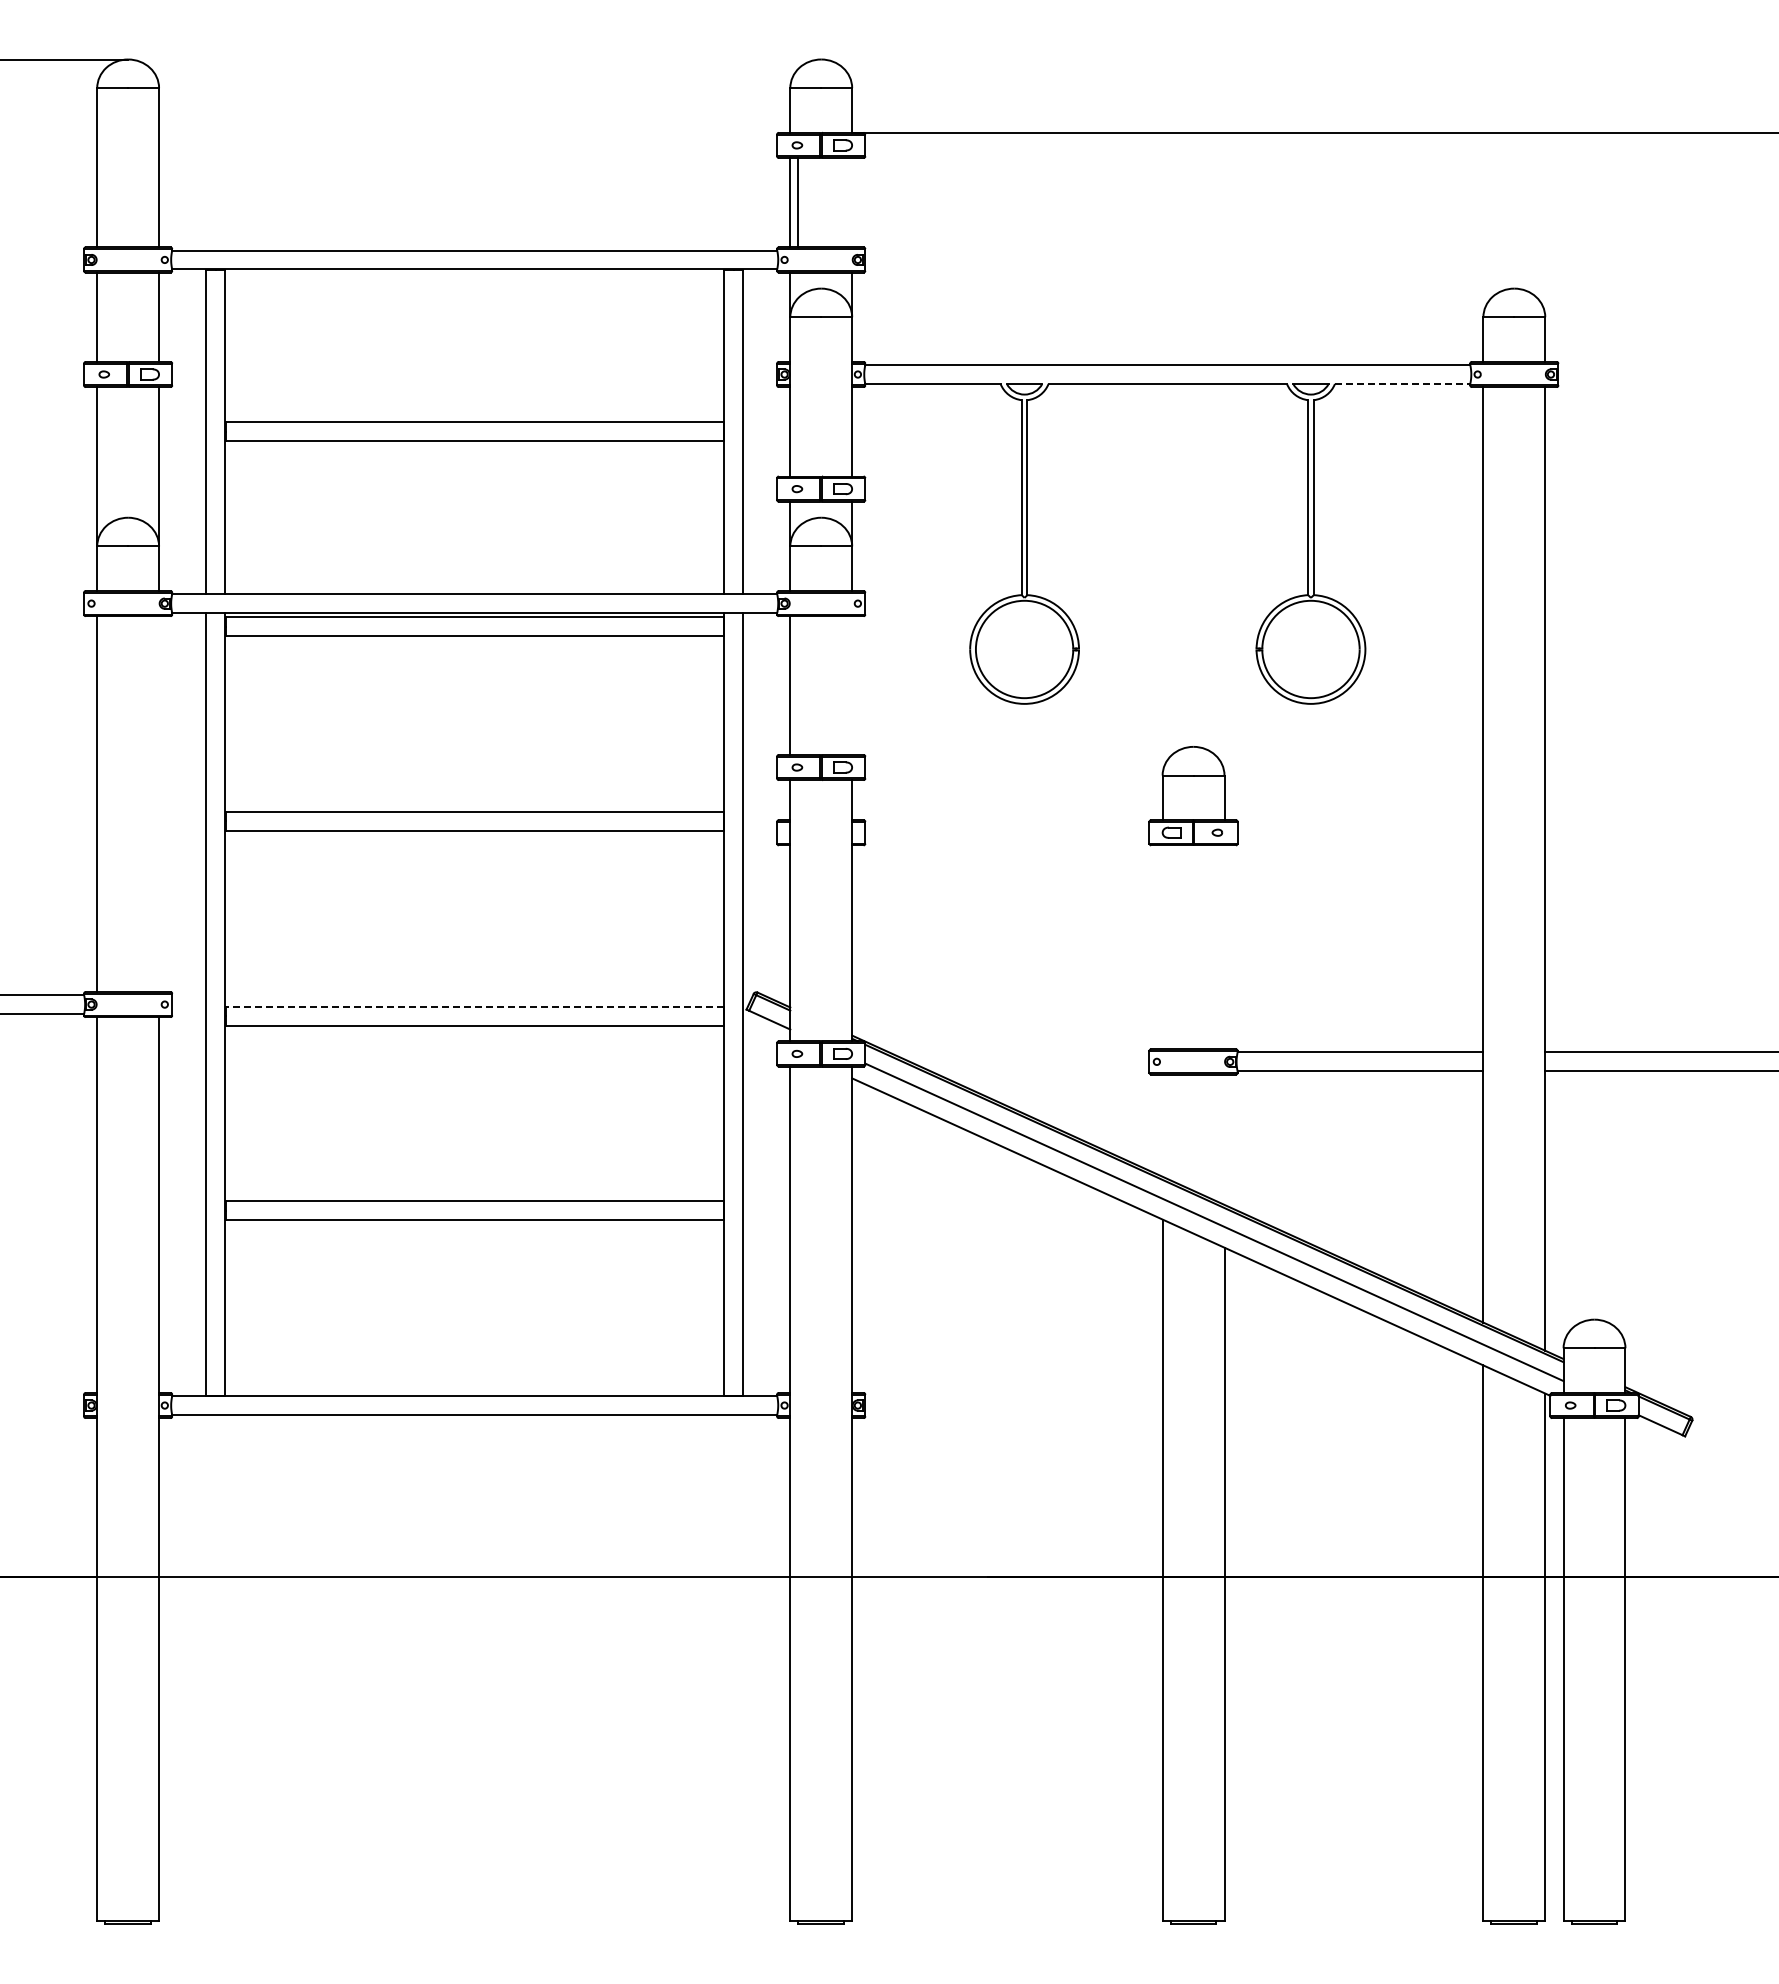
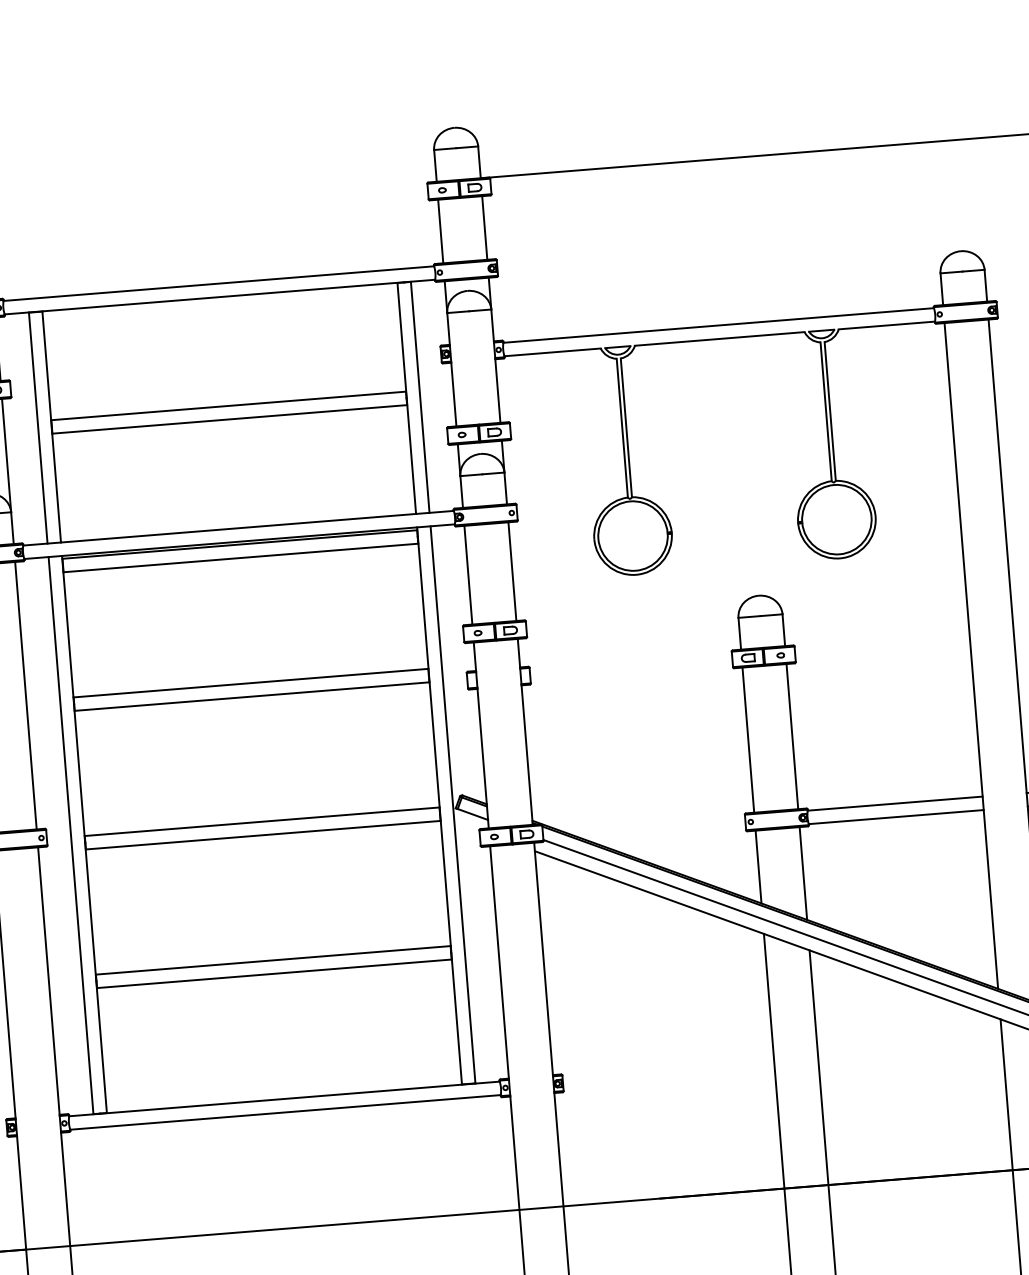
line: (798, 202) -> (484, 227), moved
line: (1402, 384) -> (886, 325), dashed -> solid
line: (852, 685) -> (512, 571), added
line: (159, 804) -> (26, 695), added
line: (1162, 947) -> (748, 740), added
line: (1224, 947) -> (792, 736), added
line: (474, 1006) -> (261, 821), dashed -> solid
line: (1162, 1125) -> (758, 866), added
line: (1224, 1139) -> (803, 873), added

